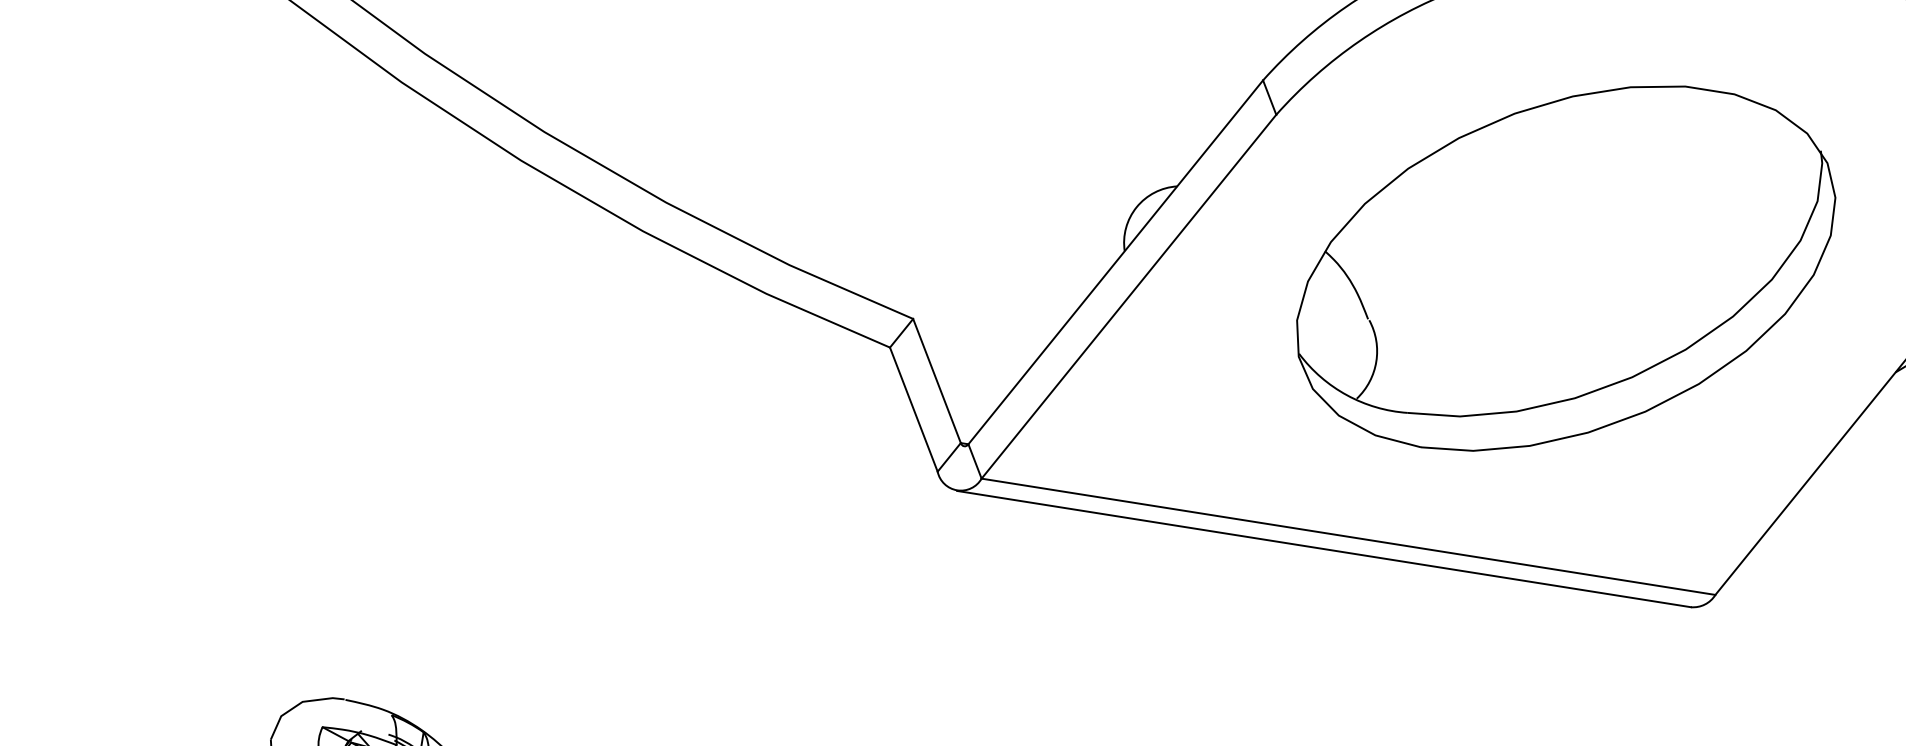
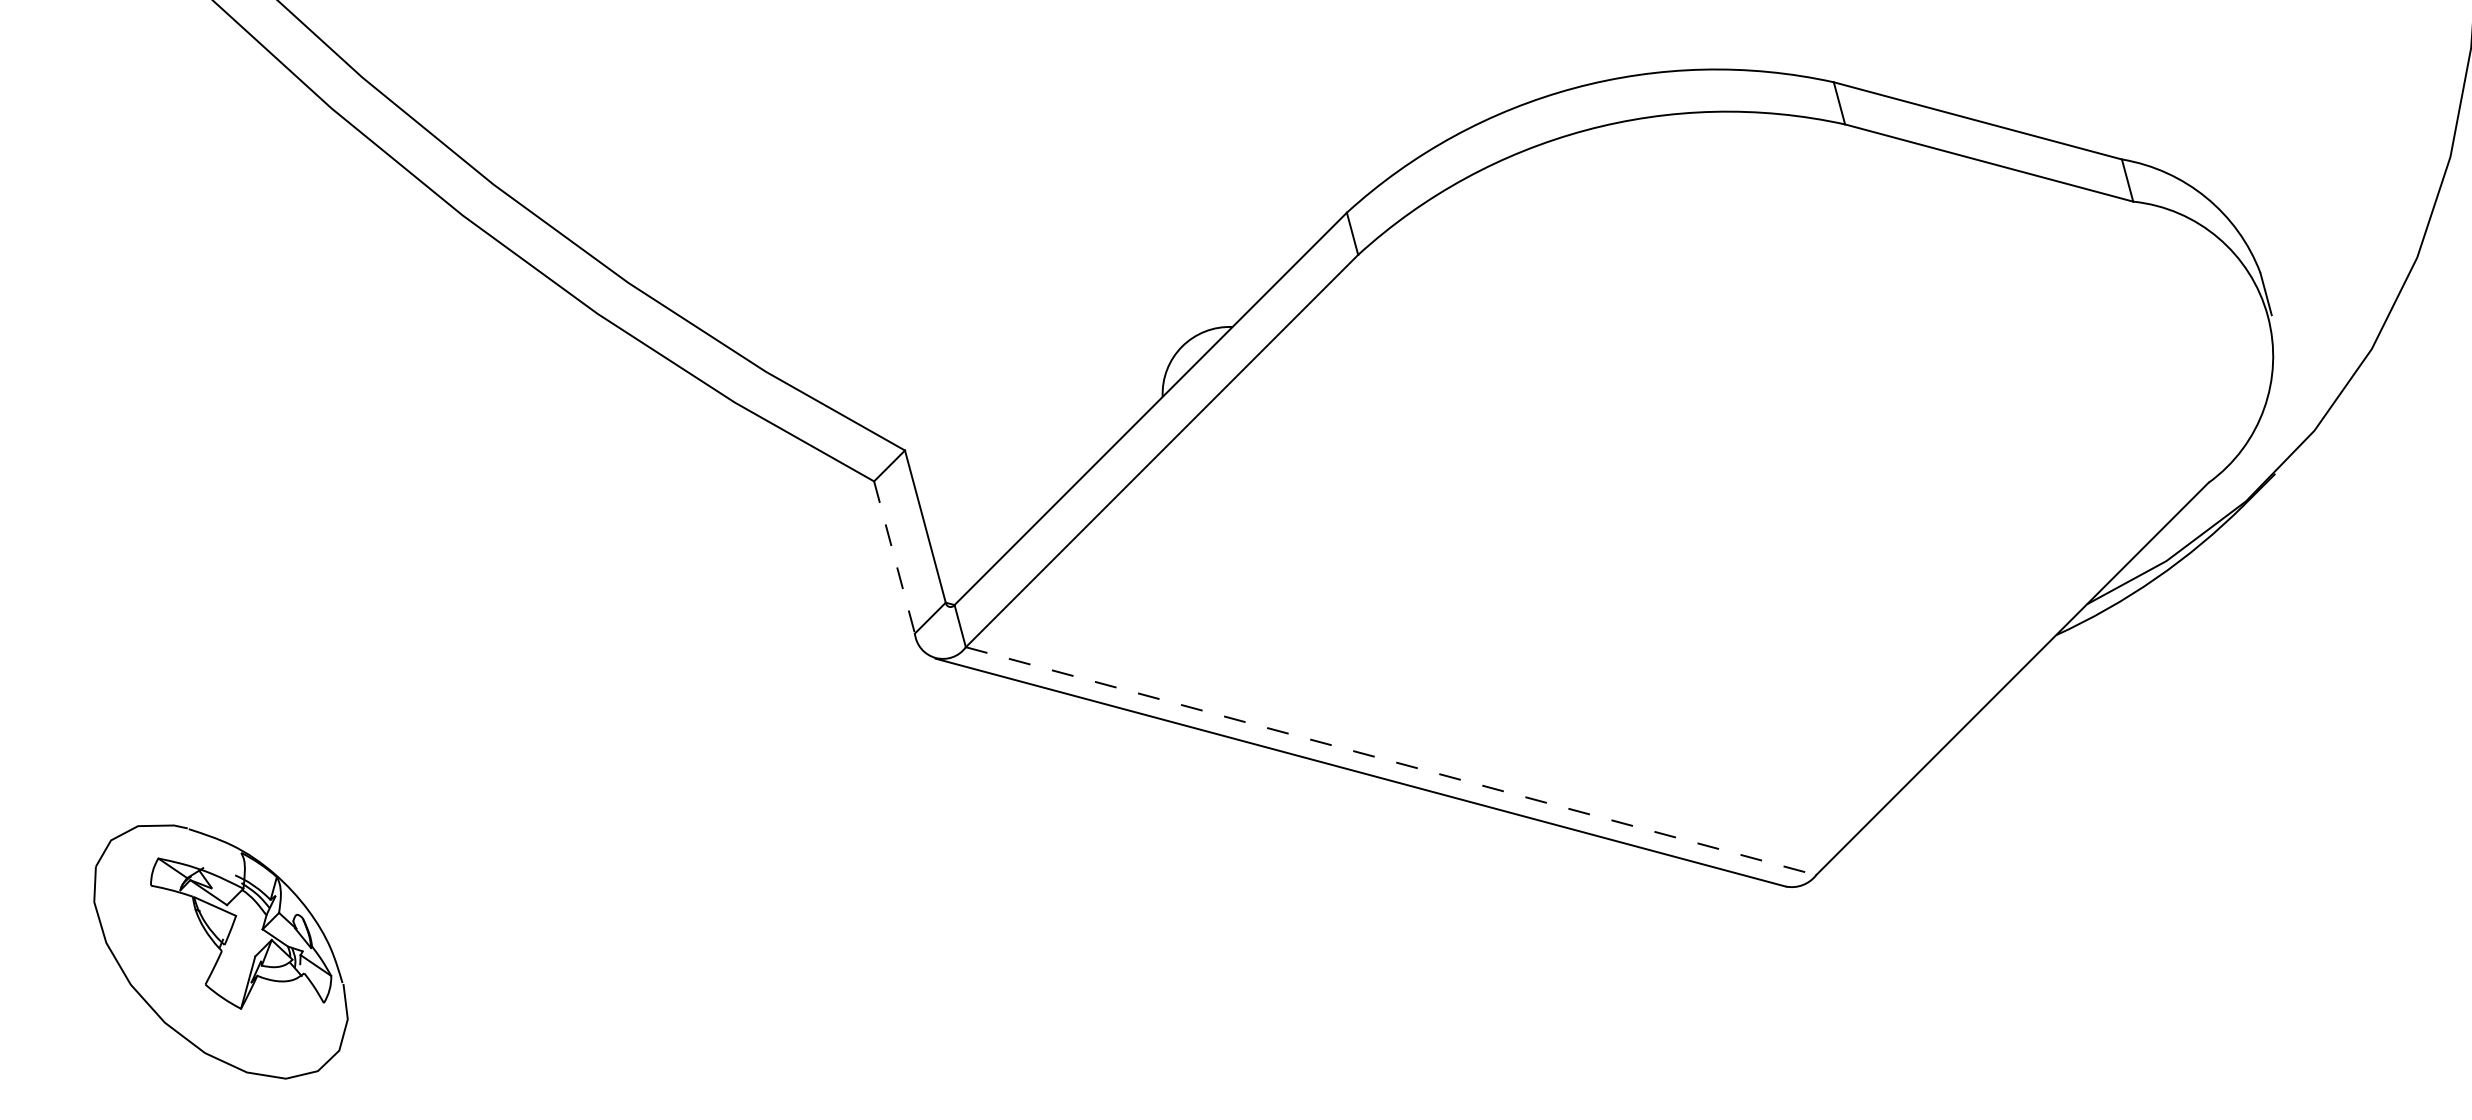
part: (1565, 268) -> (1680, 471), removed
line: (913, 409) -> (894, 557), solid -> dashed
line: (1348, 537) -> (1391, 761), solid -> dashed

